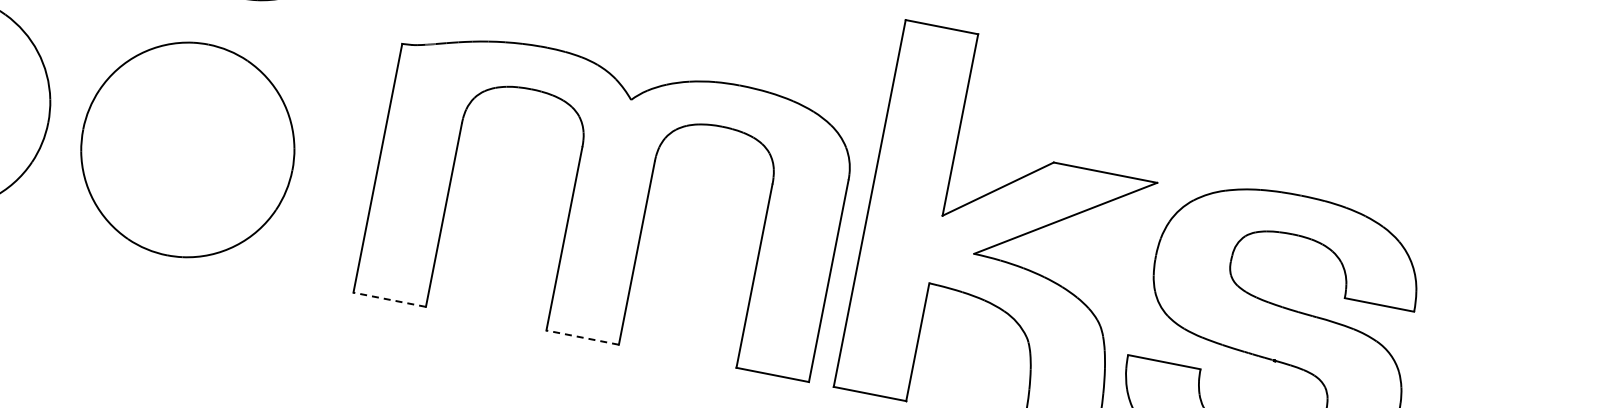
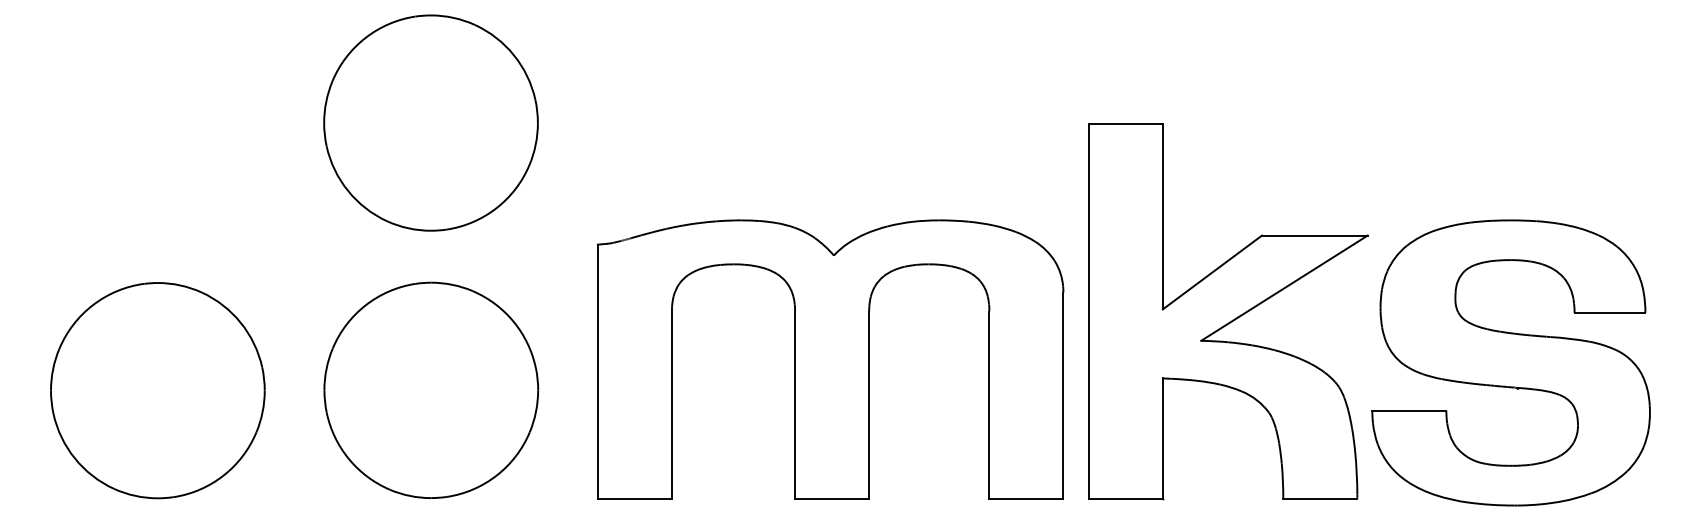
part: (188, 149) -> (431, 389), moved
line: (389, 299) -> (634, 498), dashed -> solid
line: (582, 337) -> (831, 498), dashed -> solid

